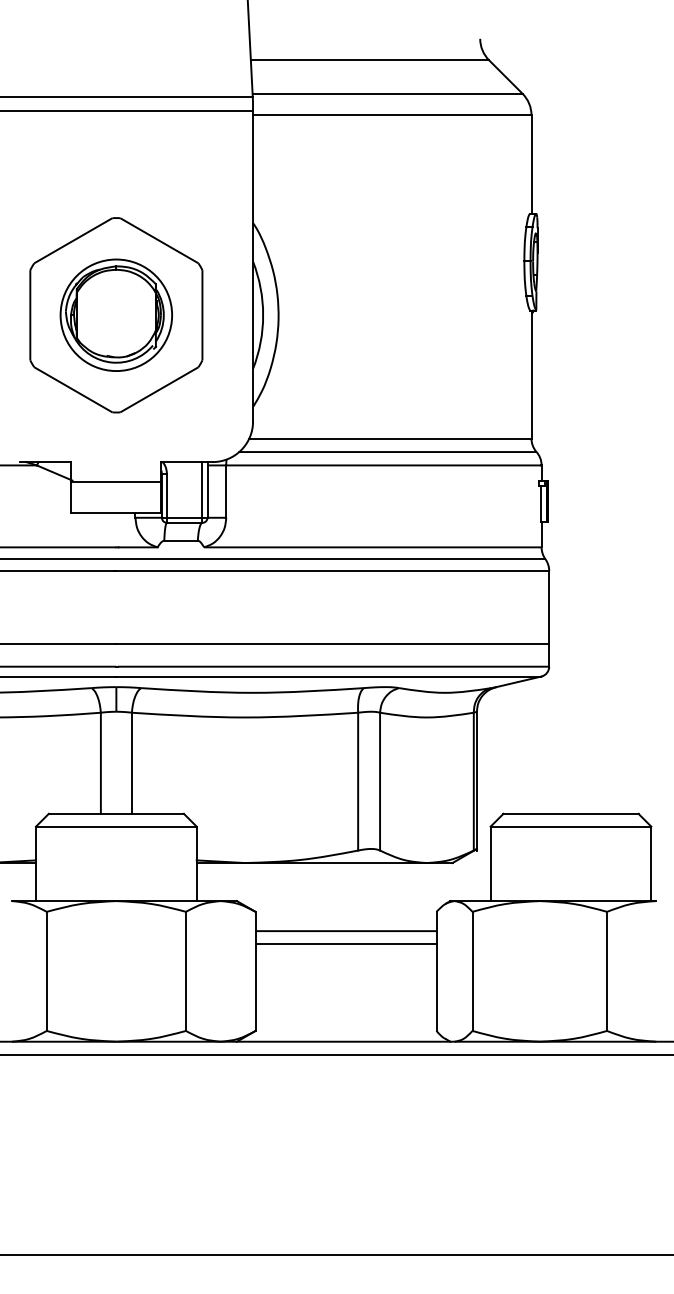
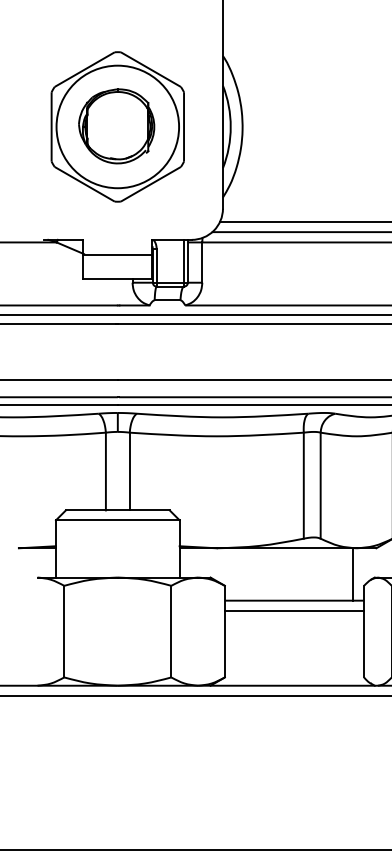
circle: (116, 314) -> (117, 126), size x1.43
line: (421, 897) -> (352, 574), added

